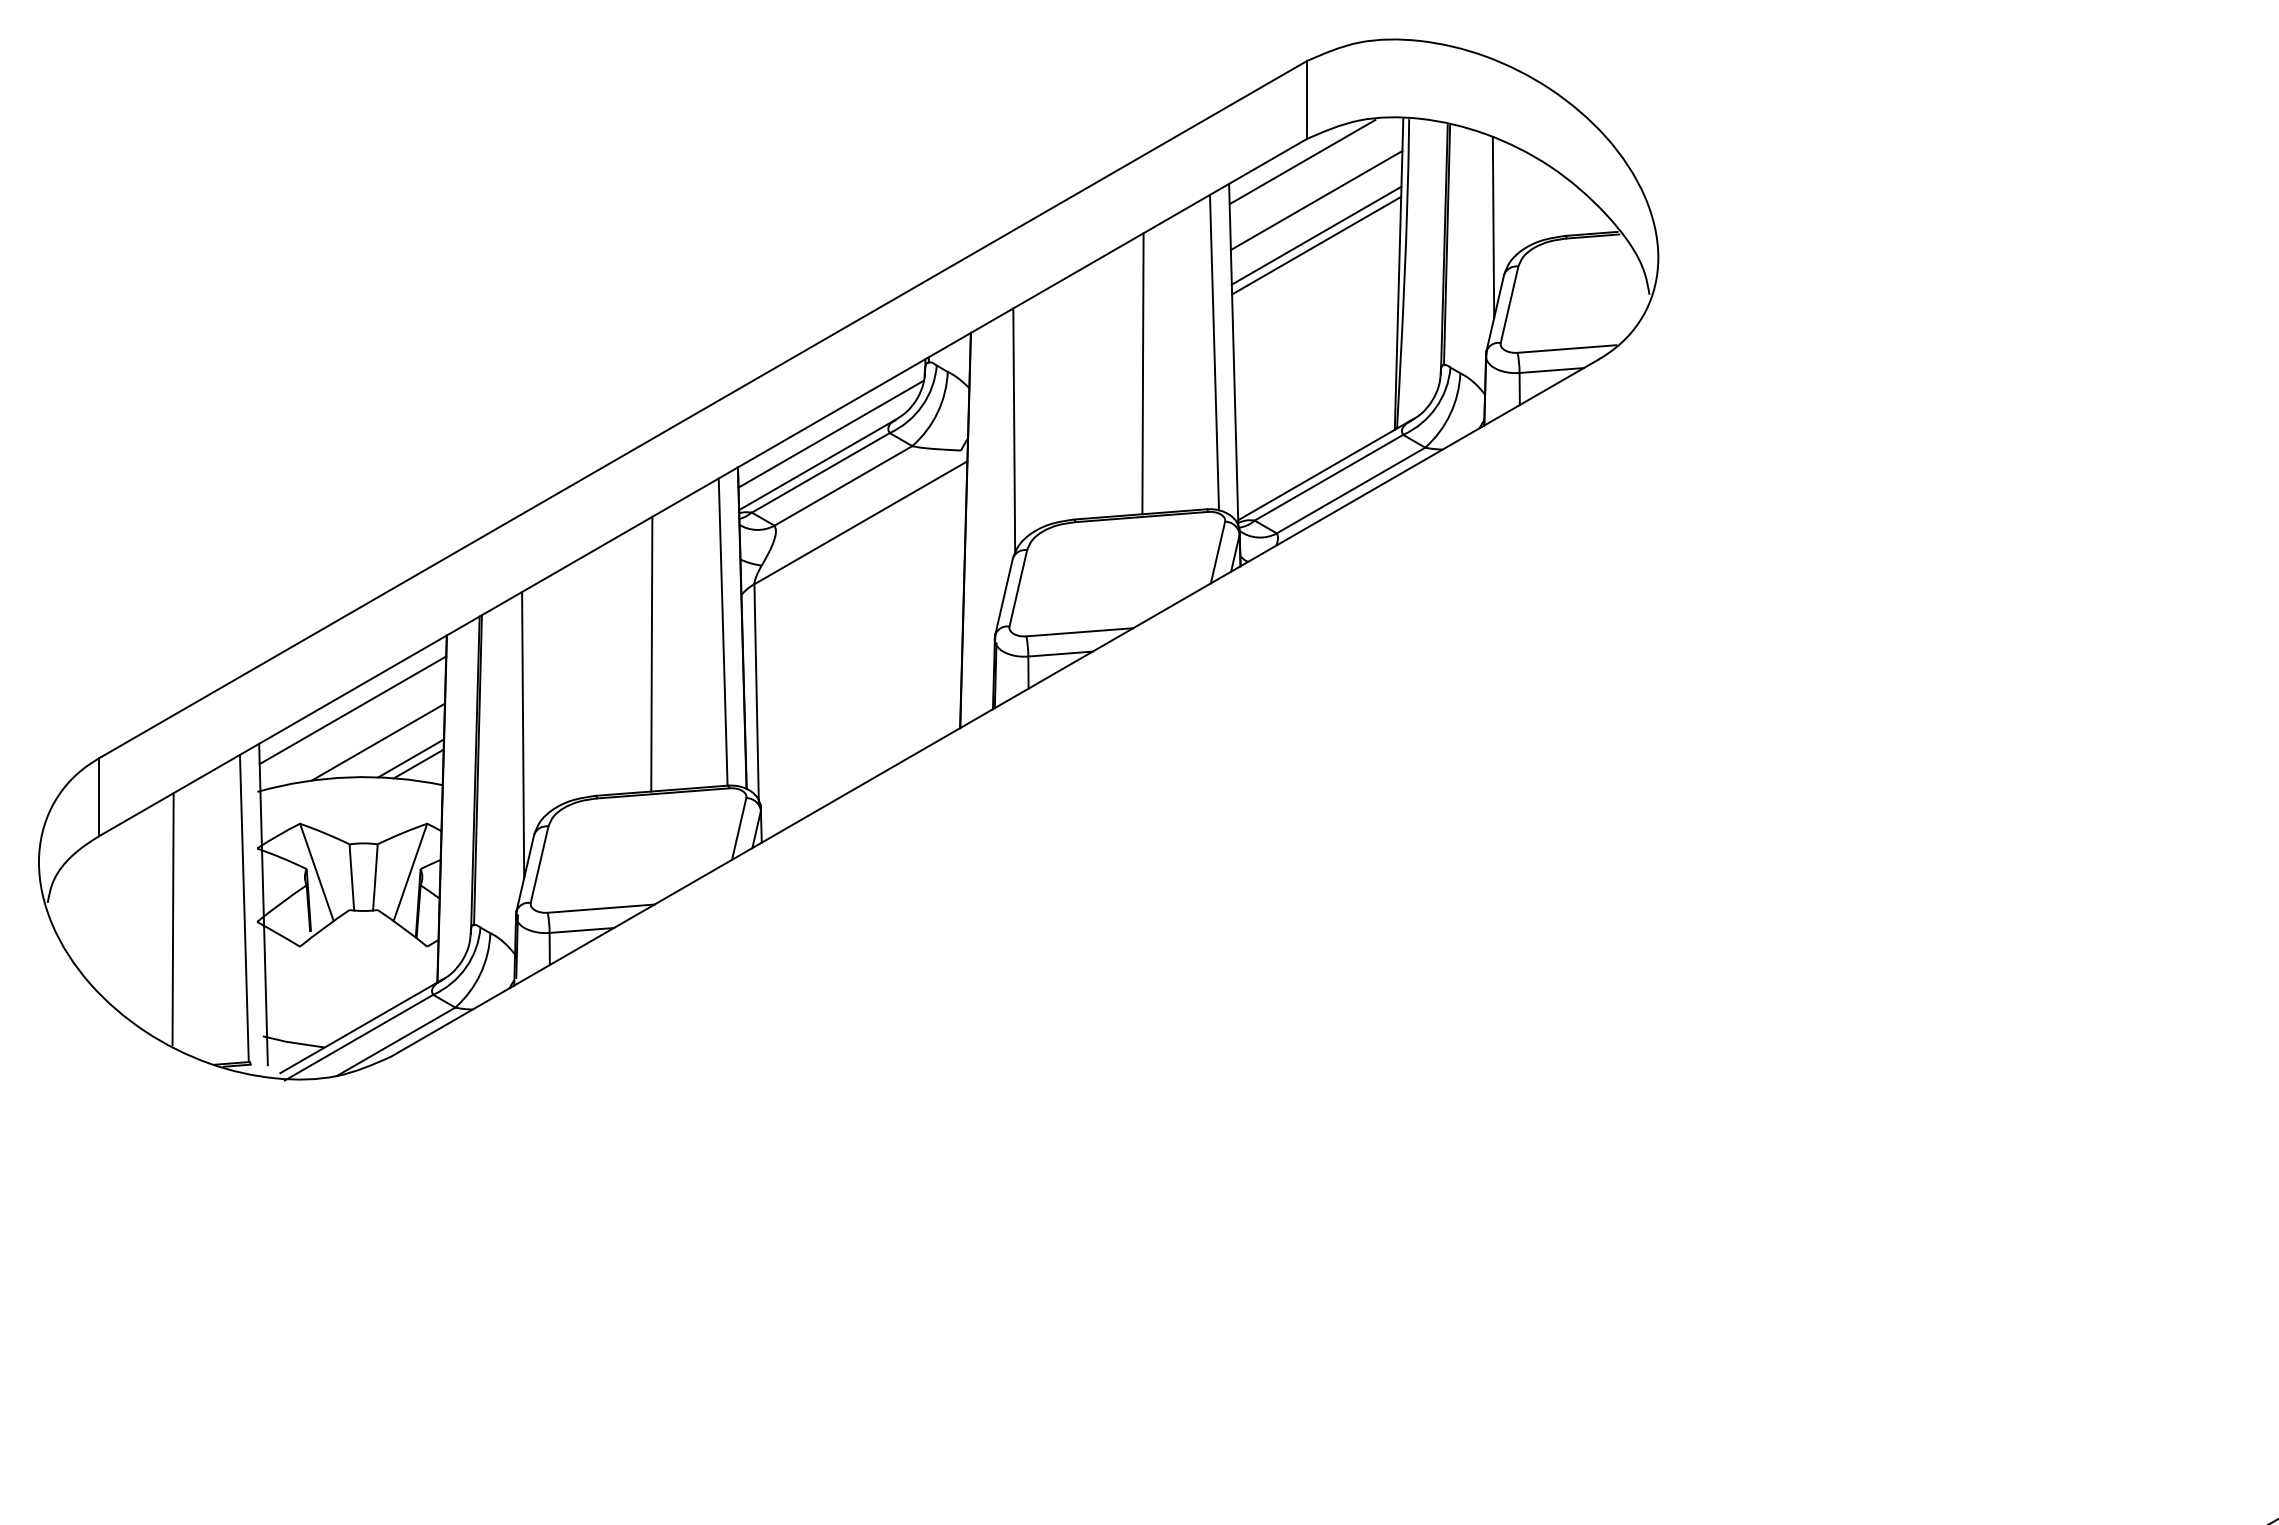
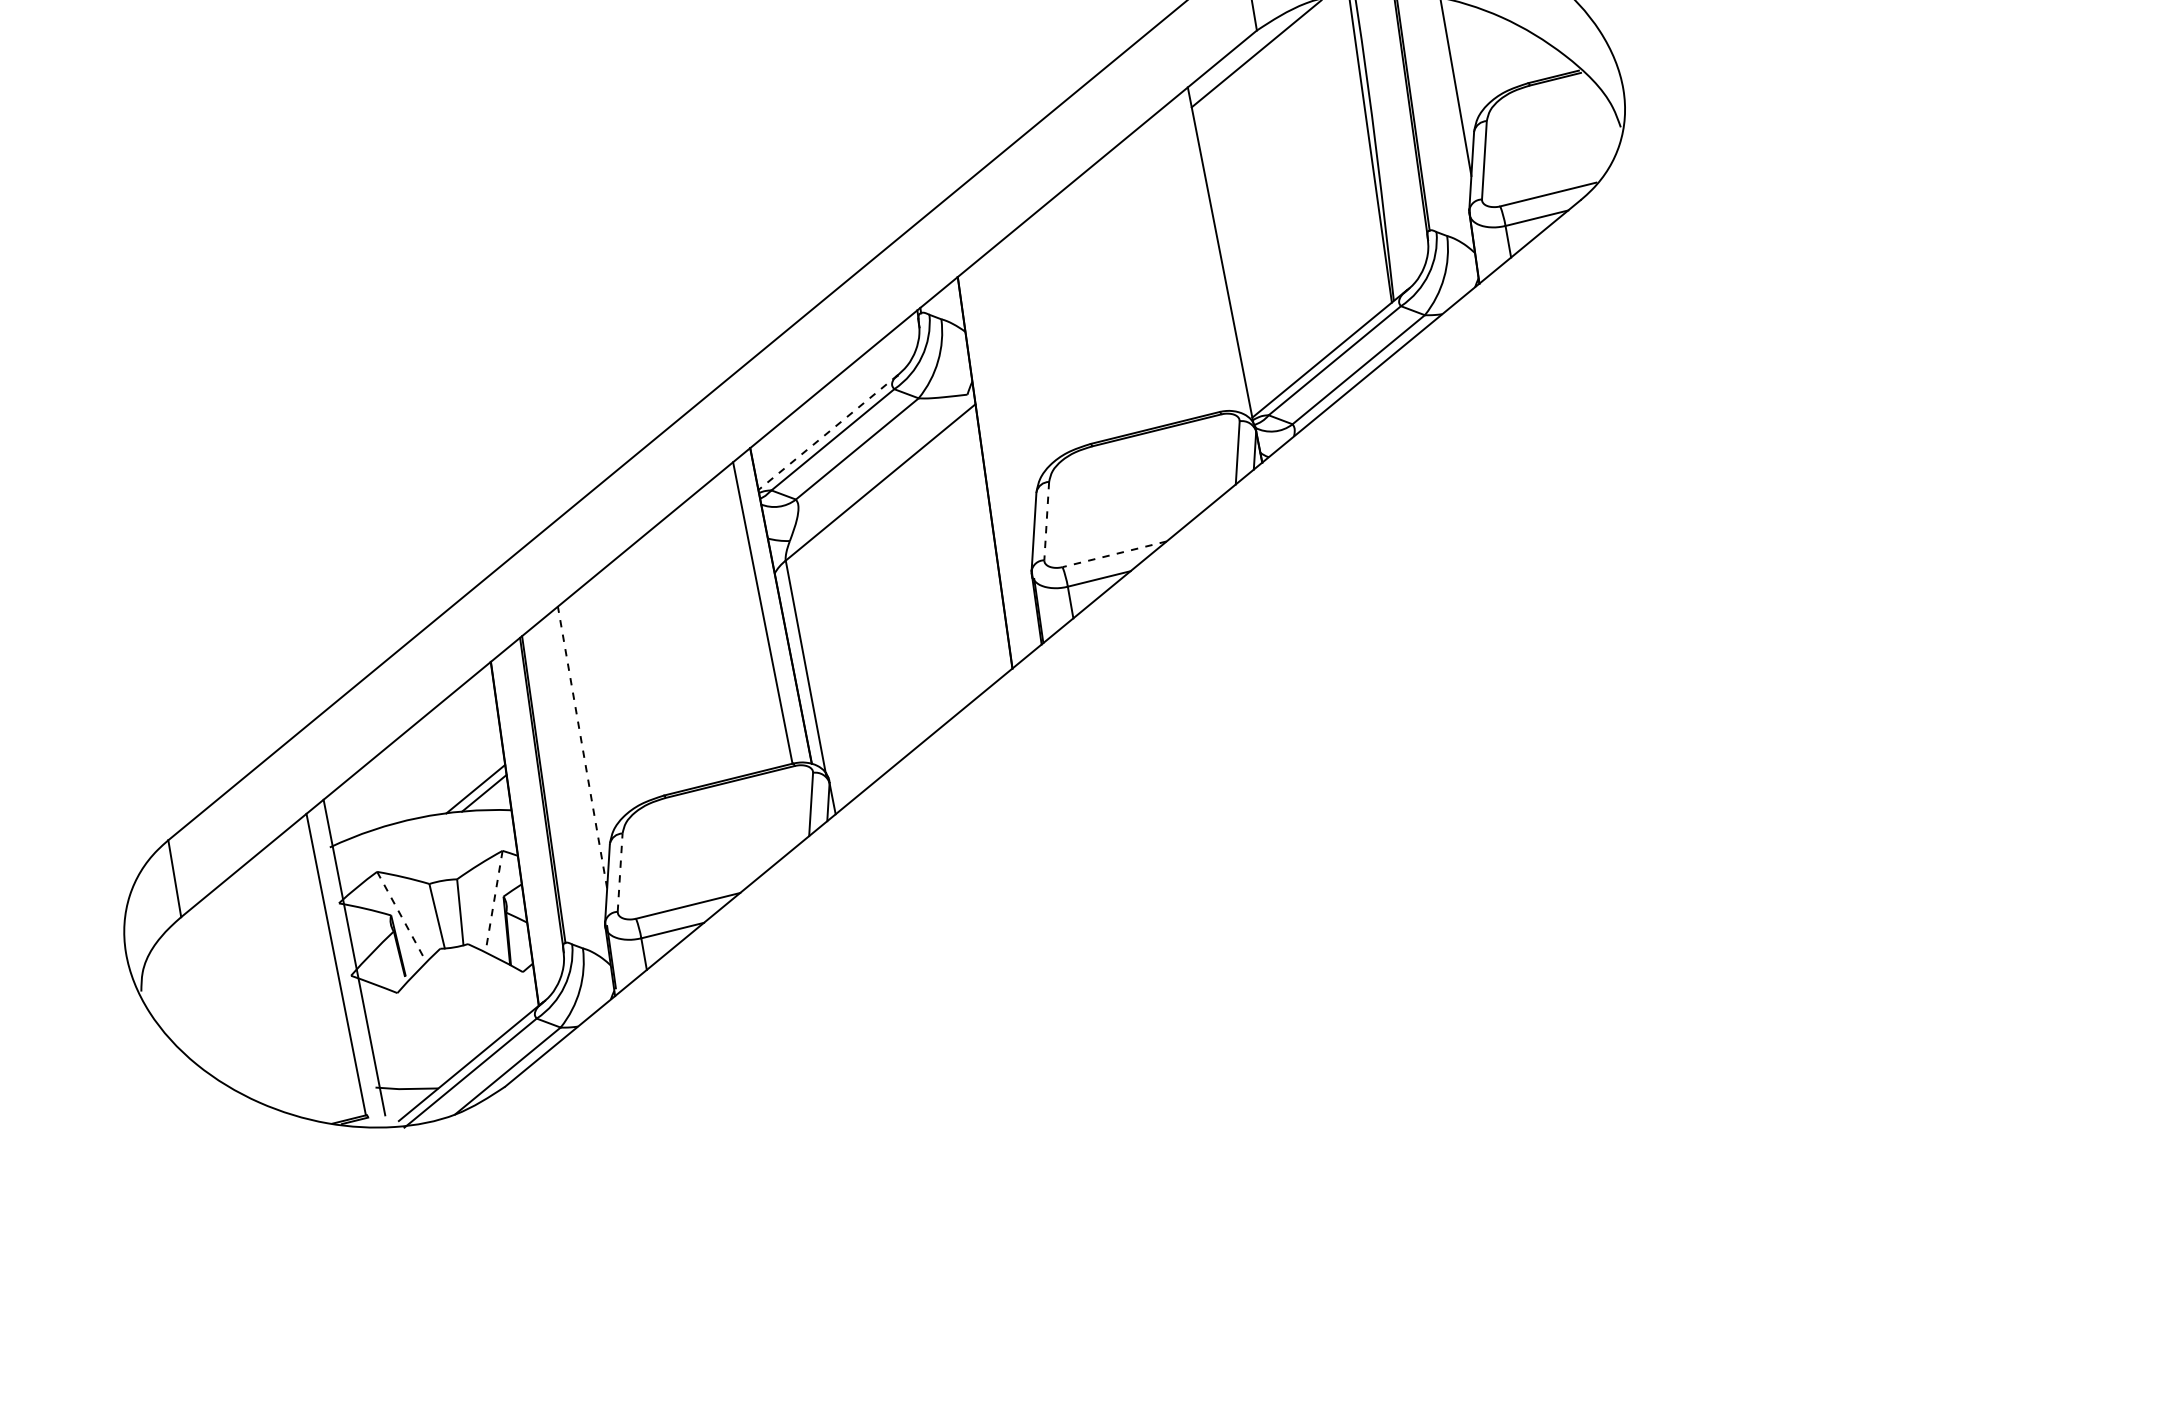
line: (1316, 200) -> (1276, 89), removed
line: (1316, 235) -> (1282, 123), removed
line: (1316, 245) -> (1284, 133), removed
line: (1214, 352) -> (1201, 256), removed
line: (1142, 373) -> (1133, 288), removed
line: (1014, 430) -> (1016, 366), removed
line: (830, 433) -> (835, 399), removed
line: (817, 465) -> (828, 433), solid -> dashed
line: (1018, 588) -> (1046, 521), solid -> dashed
line: (1079, 632) -> (1114, 554), solid -> dashed
line: (651, 653) -> (695, 645), removed
line: (352, 710) -> (410, 751), removed
line: (523, 734) -> (582, 746), solid -> dashed
line: (377, 741) -> (439, 777), removed
line: (539, 864) -> (620, 872), solid -> dashed
line: (317, 872) -> (402, 917), solid -> dashed
line: (410, 872) -> (494, 901), solid -> dashed
line: (172, 919) -> (267, 987), removed

